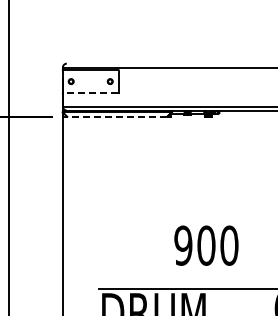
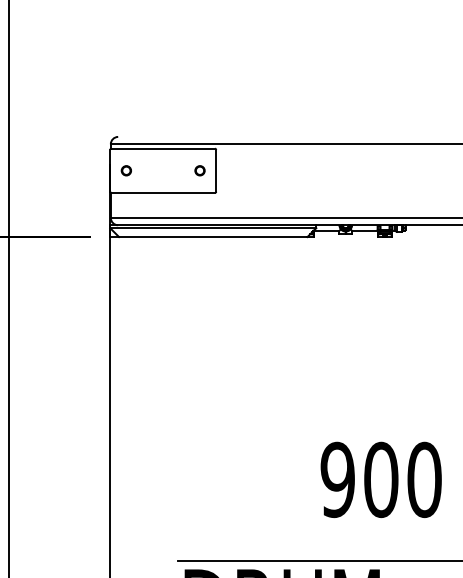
line: (90, 93) -> (162, 193), dashed -> solid
line: (116, 116) -> (211, 236), dashed -> solid

